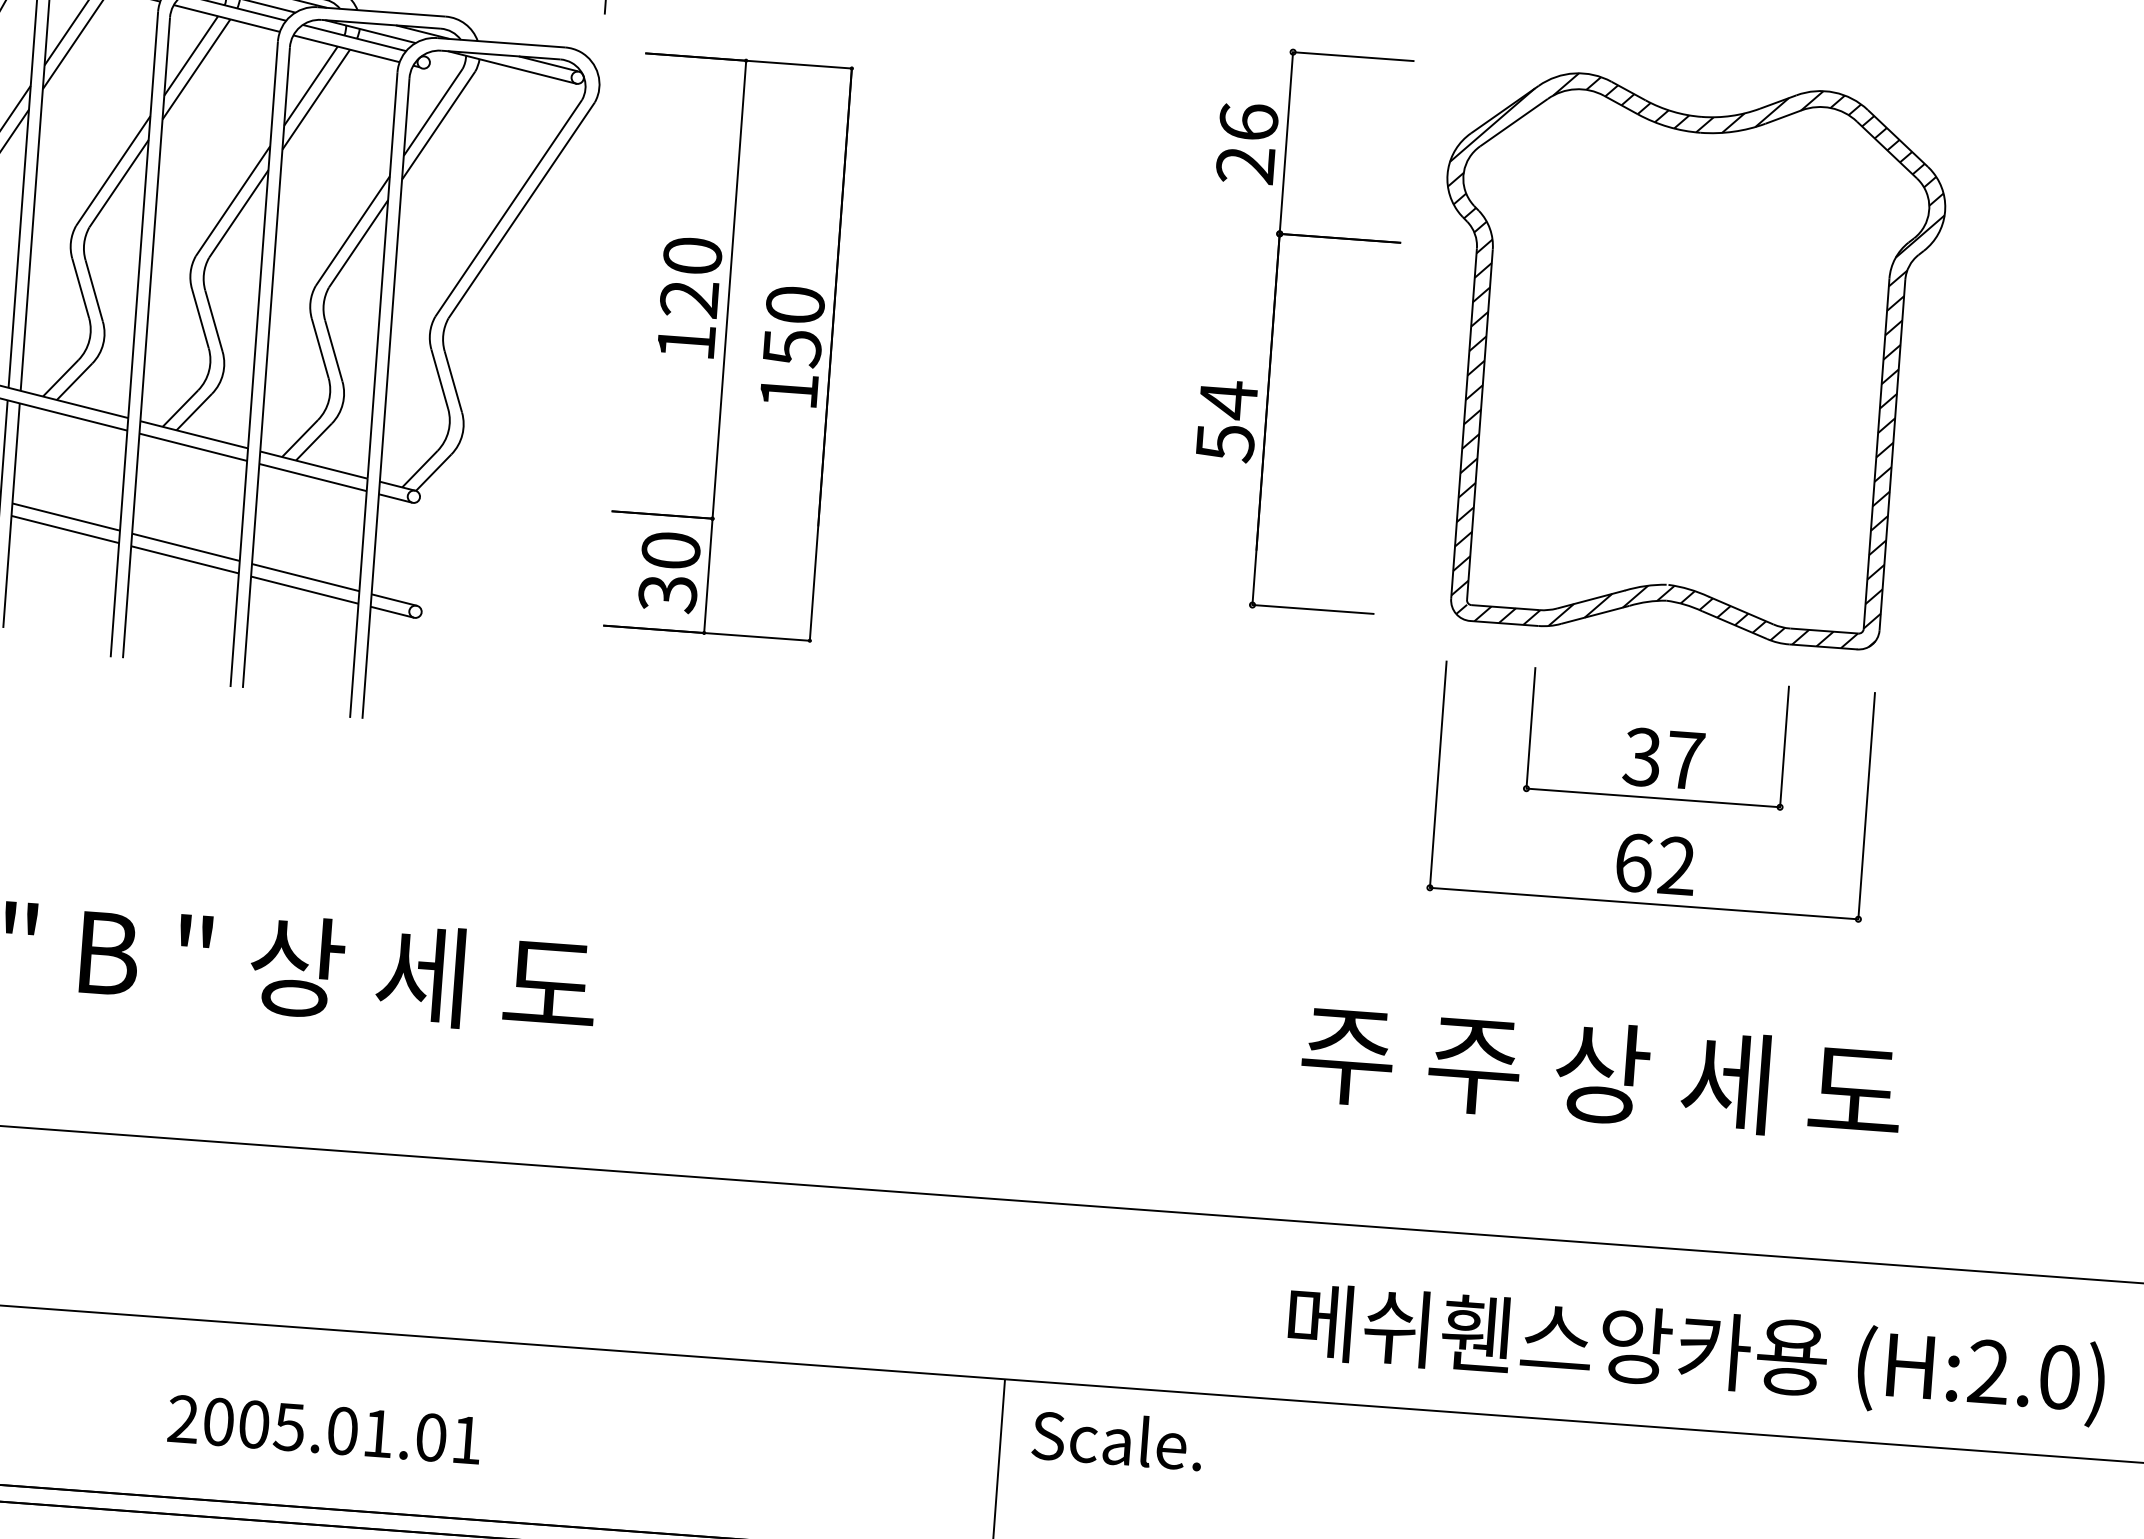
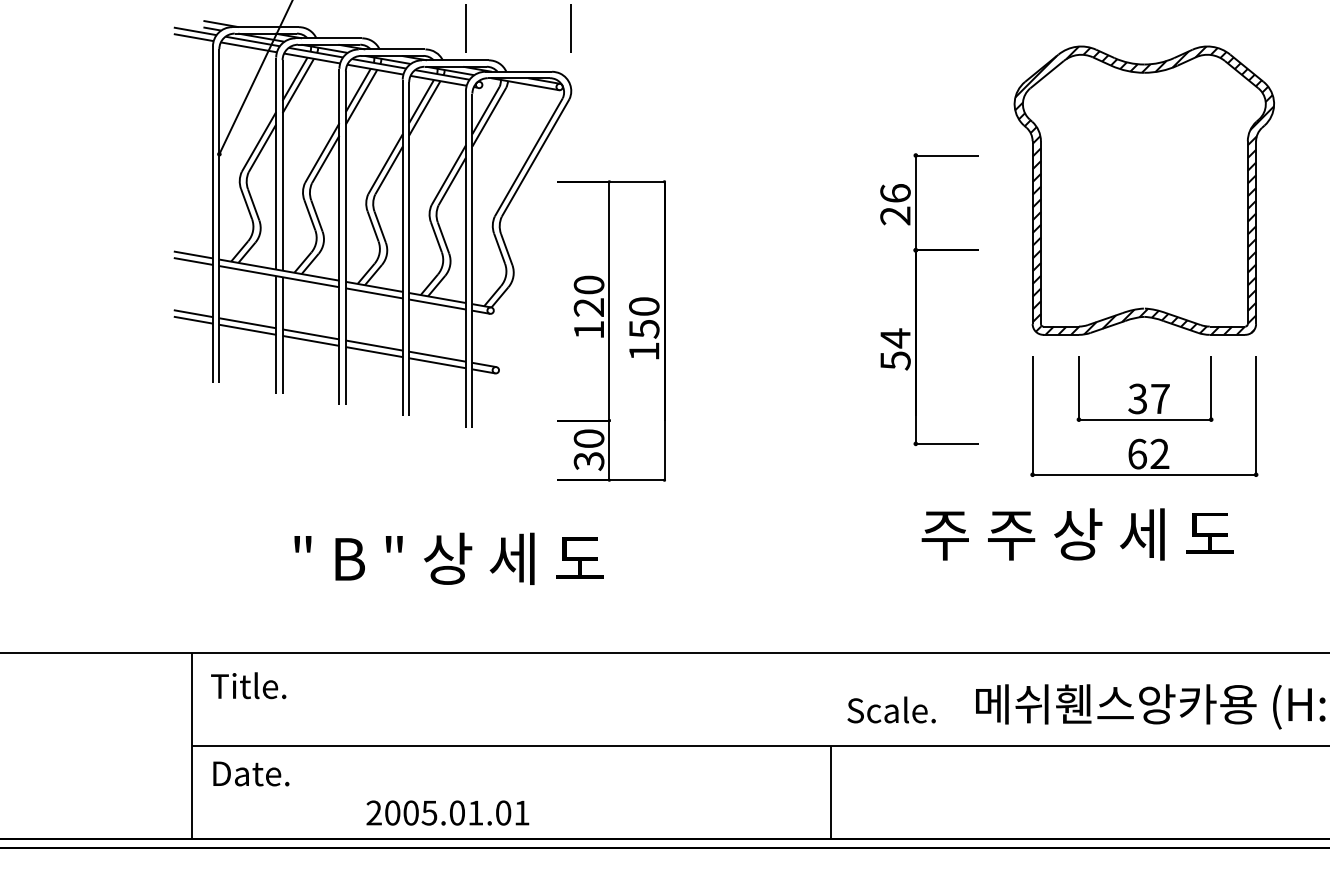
part: (1274, 328) -> (916, 299), moved
part: (729, 346) -> (611, 330), moved
text: (1601, 1073) -> (1077, 534), moved
text: (324, 1428) -> (447, 812), moved
text: (1117, 1438) -> (891, 709), moved

